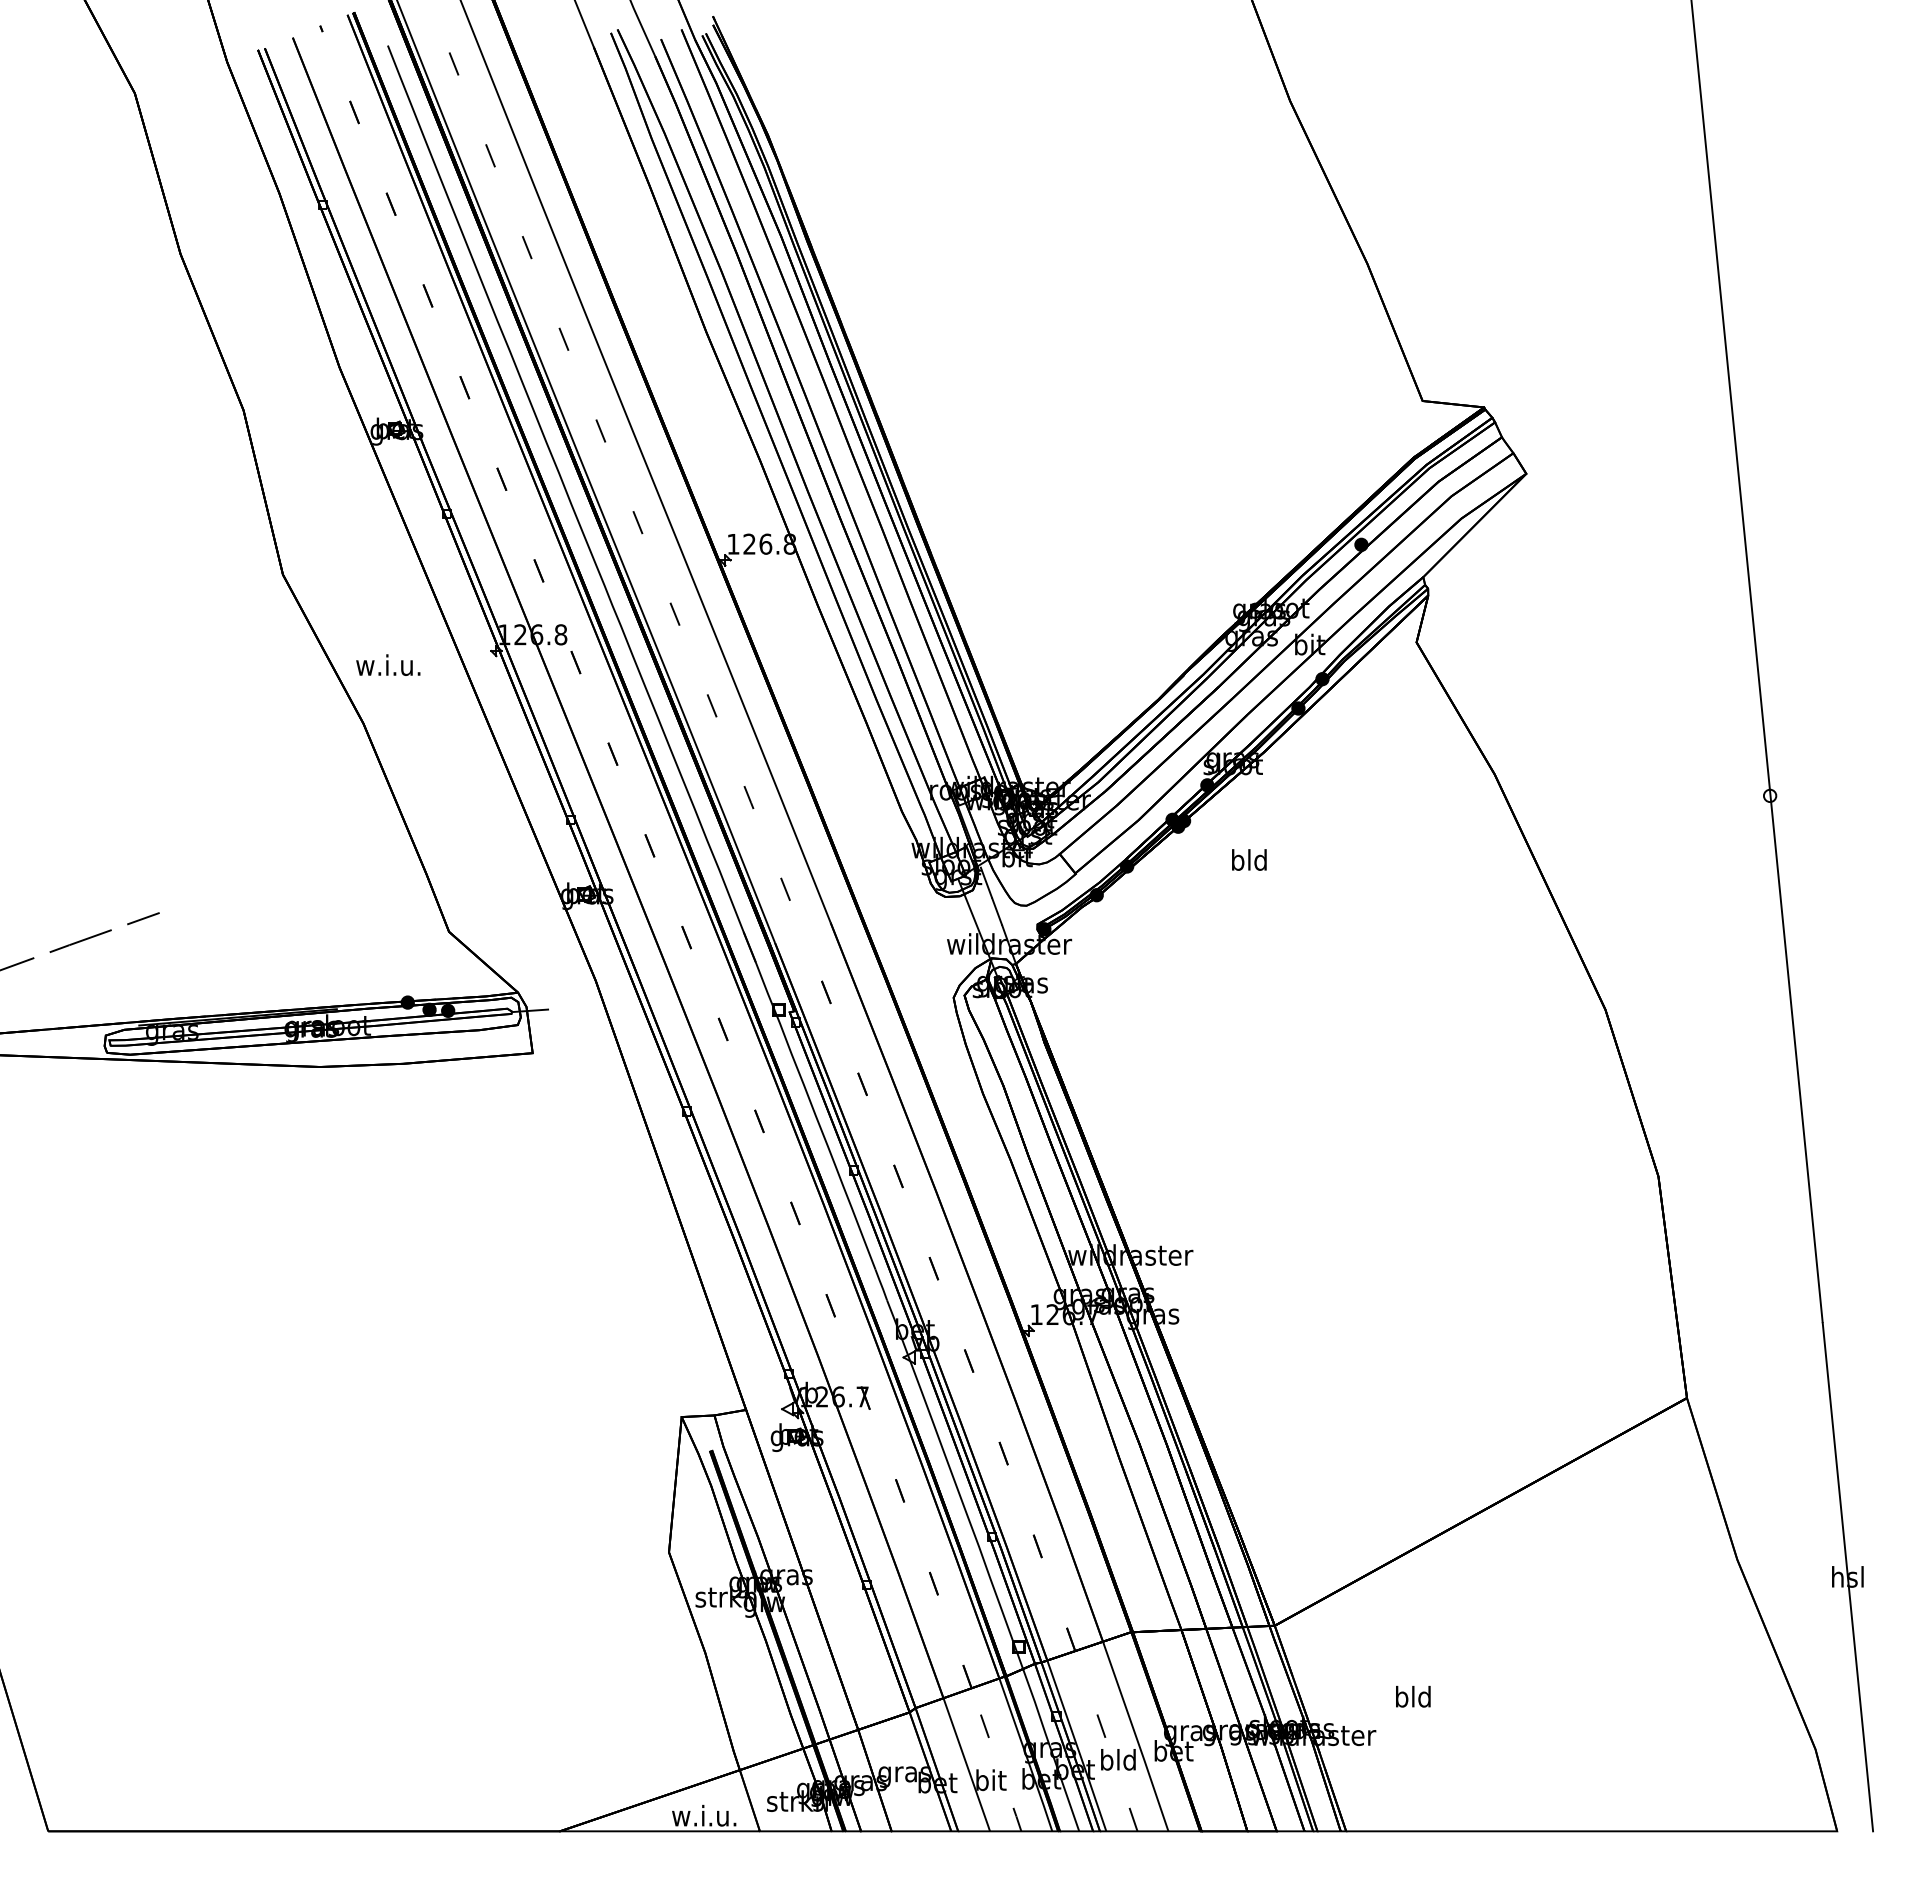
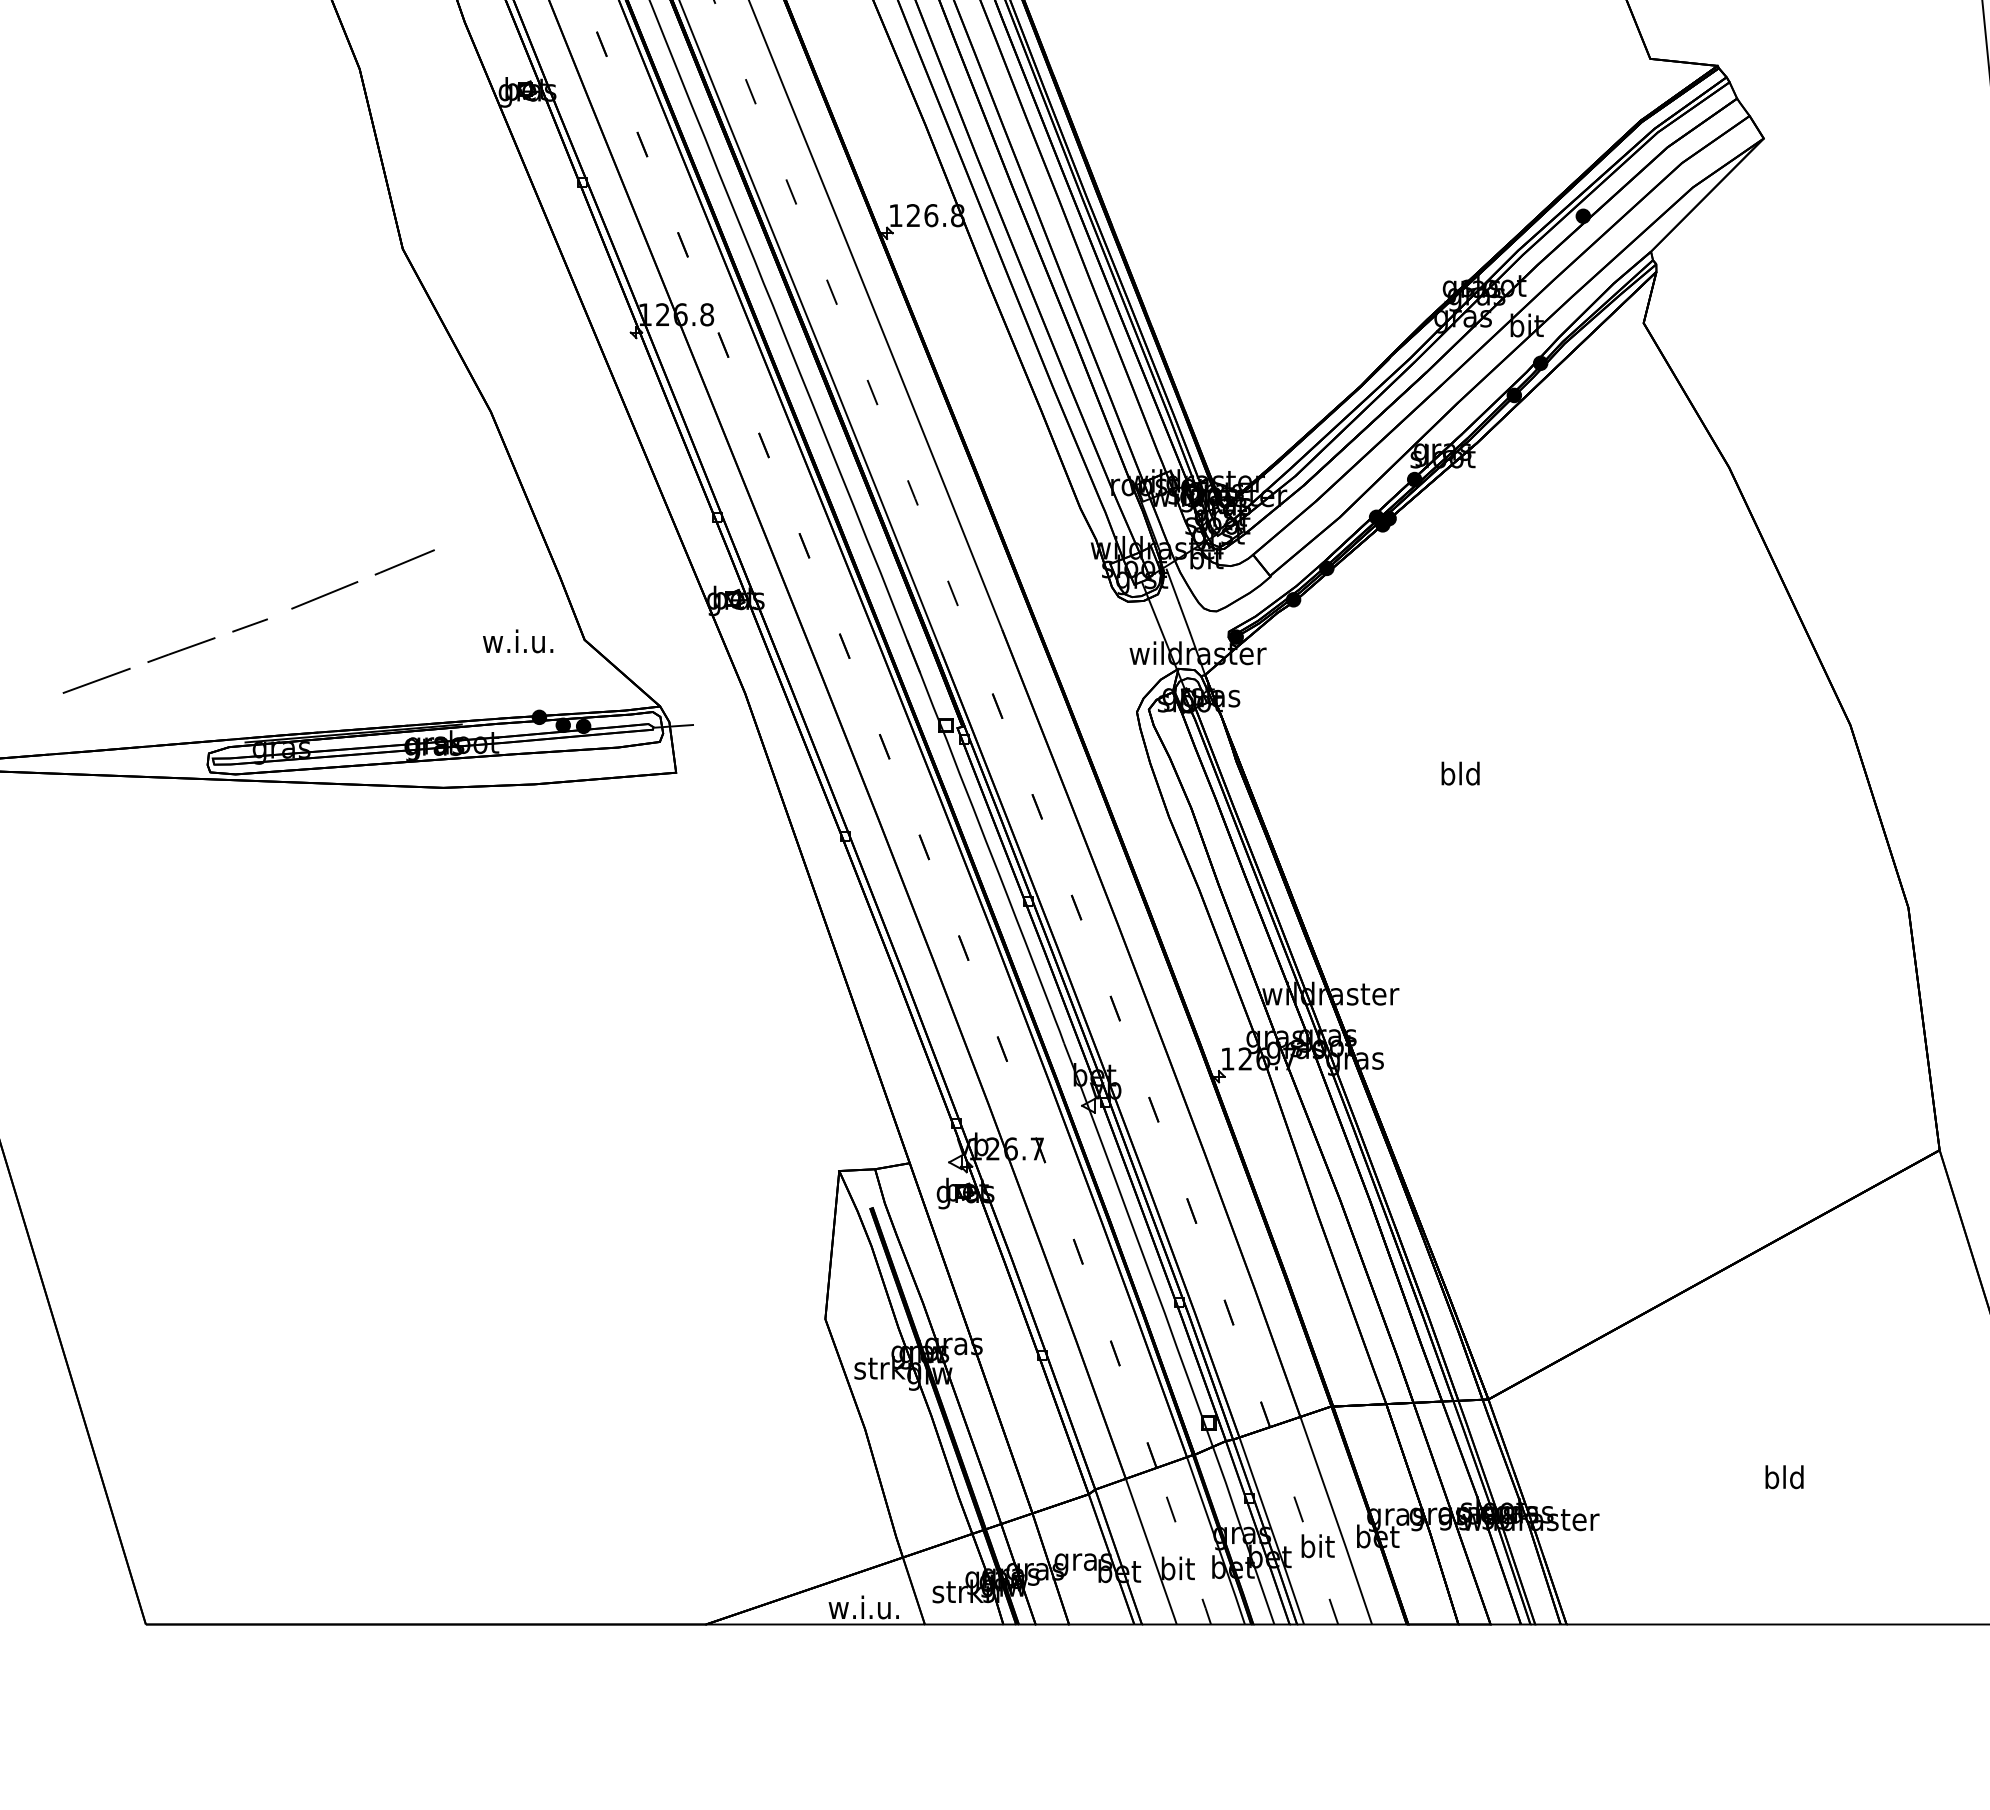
text: (388, 664) -> (518, 640), moved
text: (1249, 859) -> (1460, 773), moved
line: (242, 878) -> (358, 581), added
text: (1413, 1696) -> (1784, 1476), moved
text: (1118, 1759) -> (1317, 1545), bld -> bit

